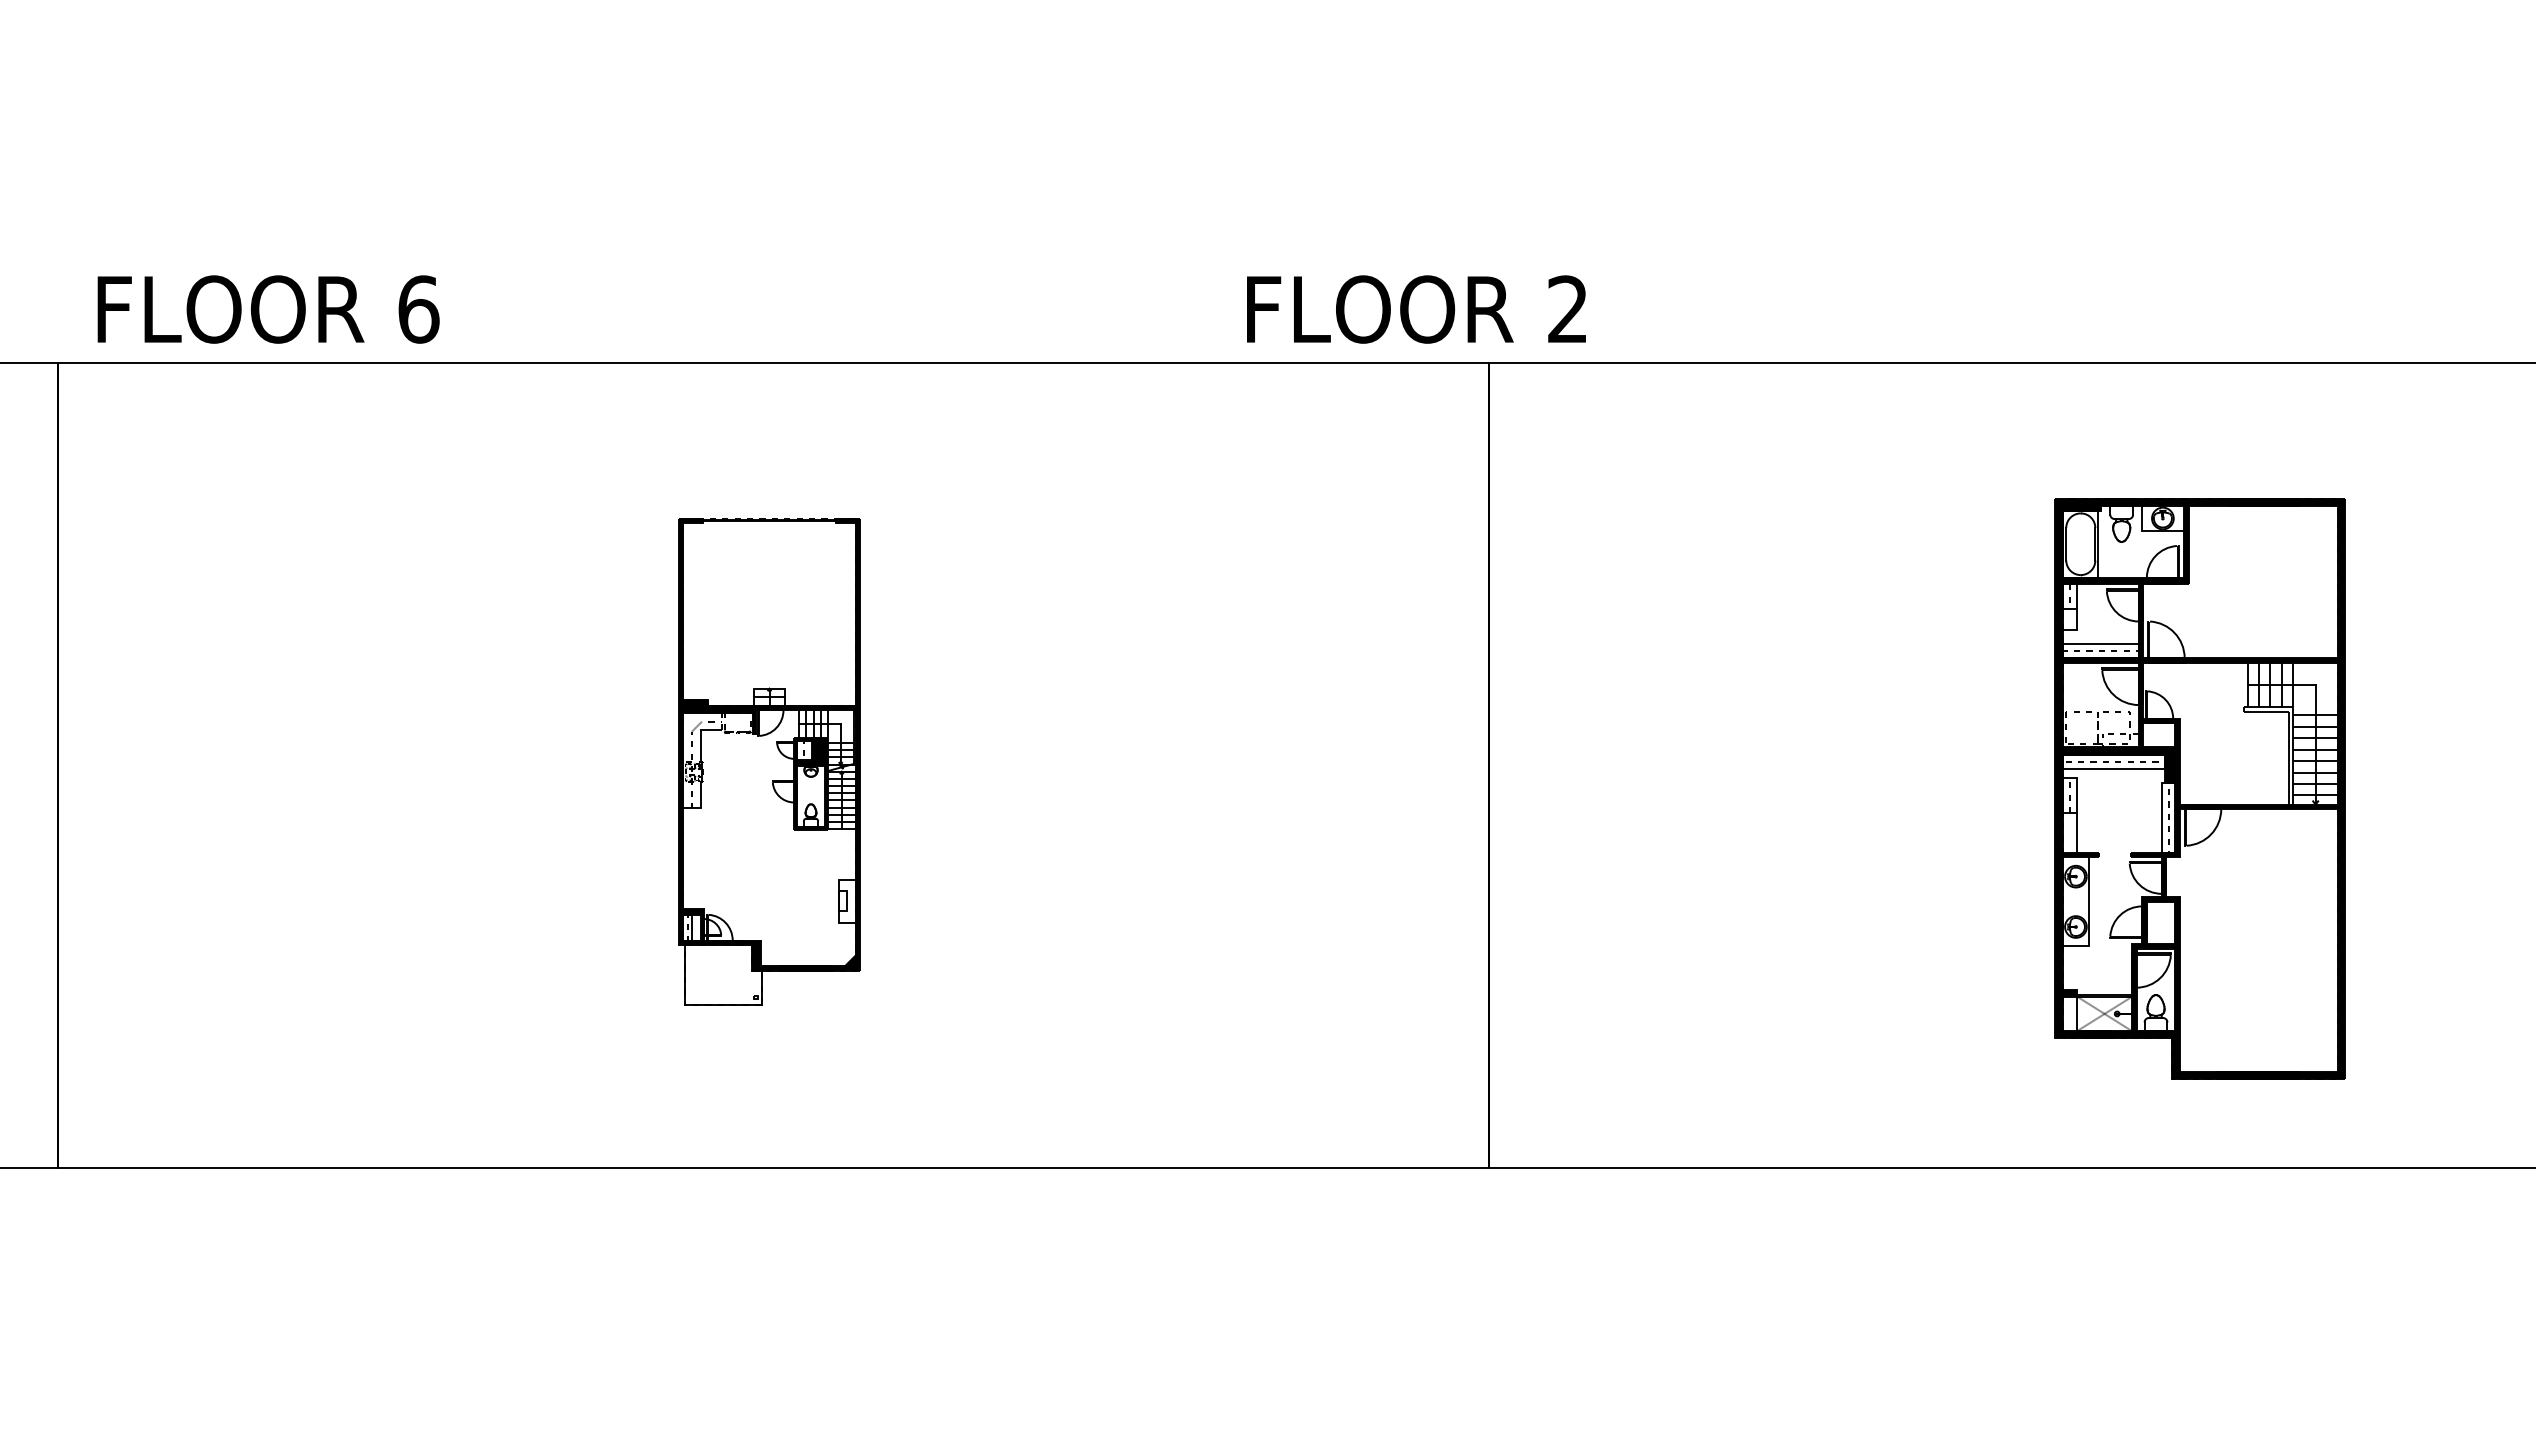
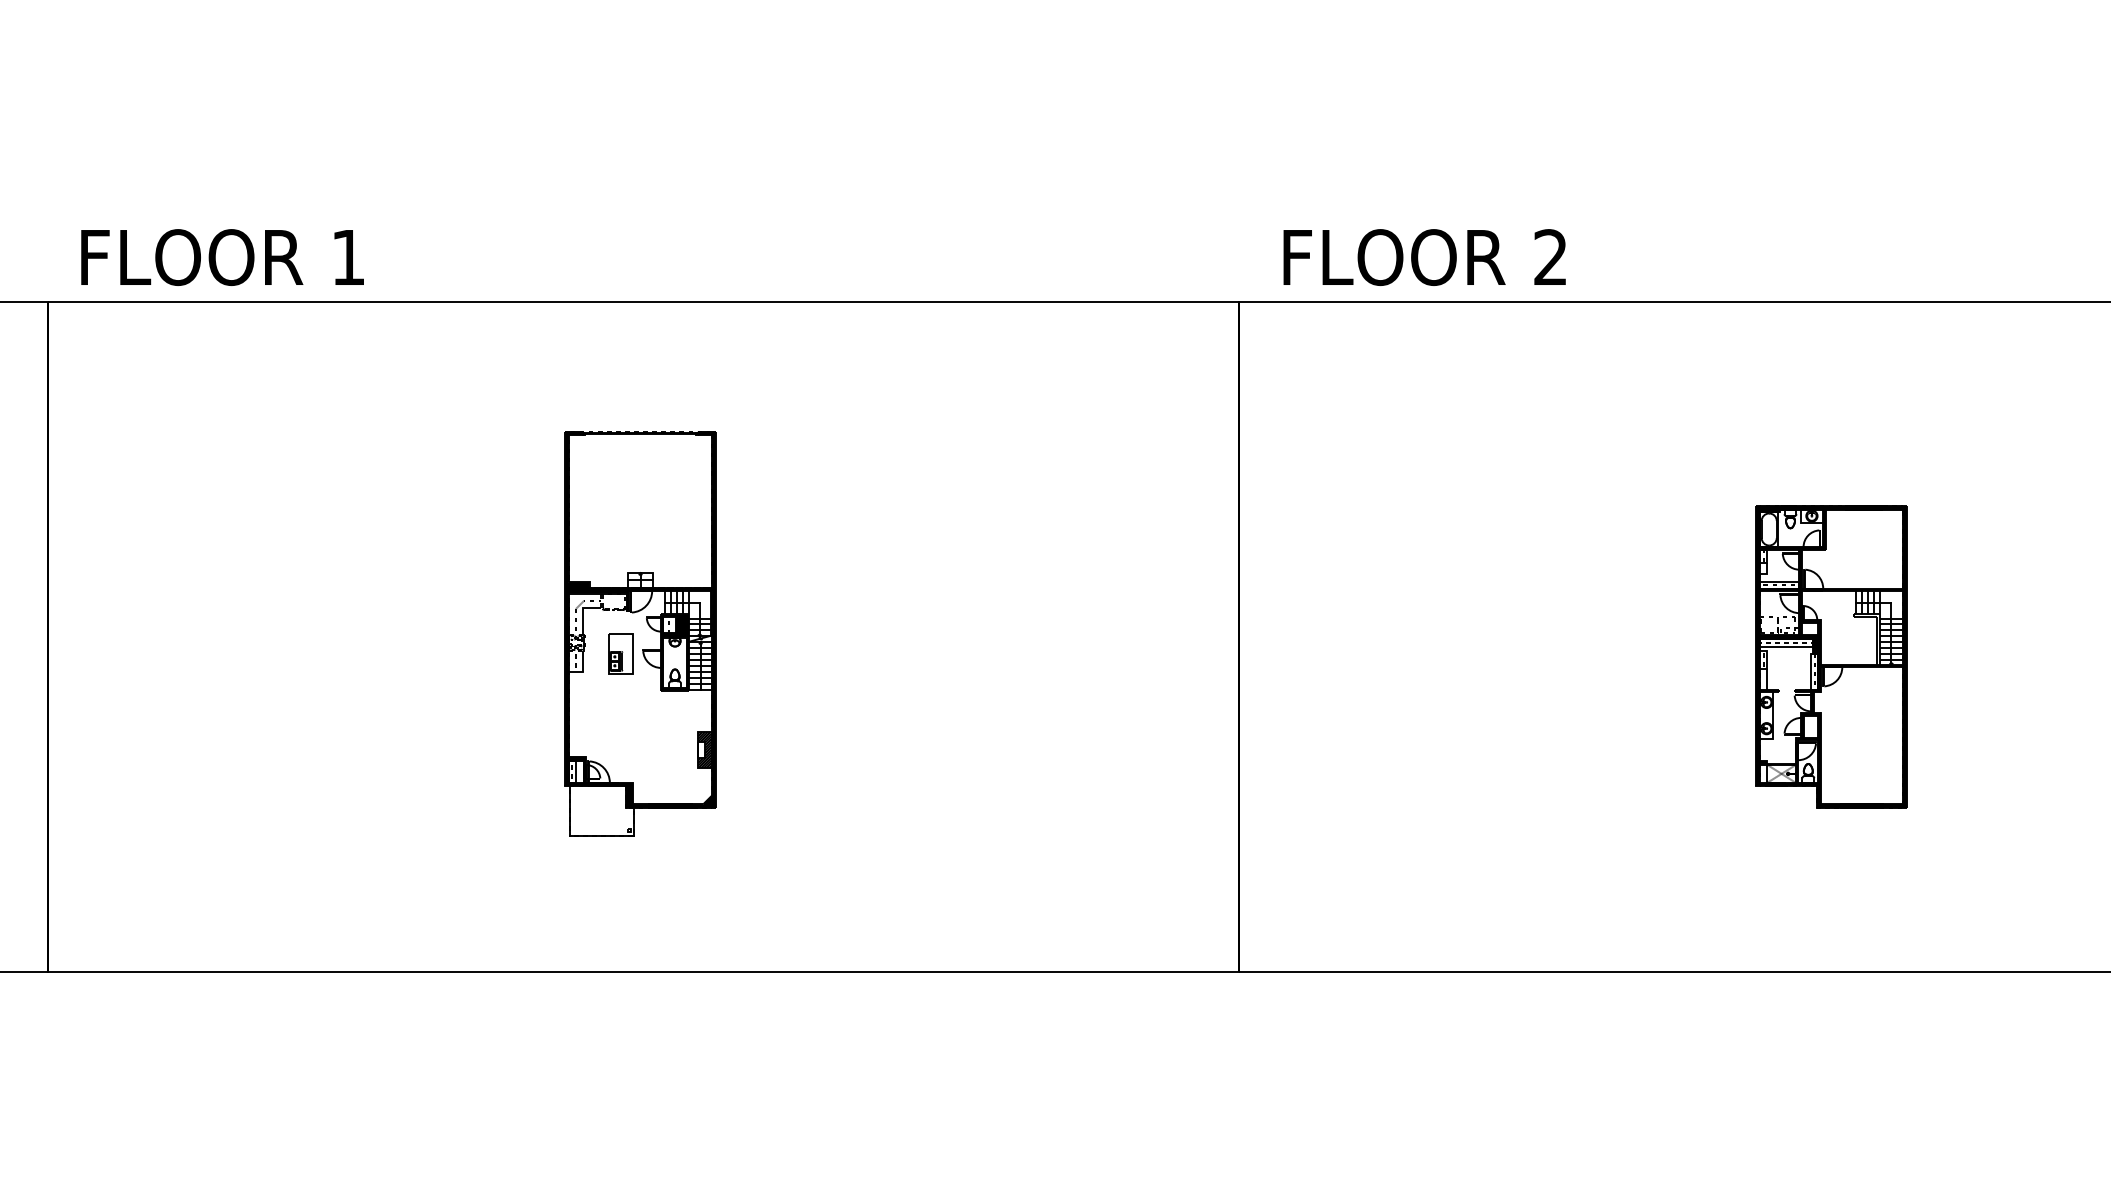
text: (418, 309) -> (348, 257), 6 -> 1
text: (1416, 309) -> (1424, 257), moved
part: (745, 785) -> (620, 653), added
part: (2199, 789) -> (1830, 657), size x0.62
hatch: (846, 900) -> (704, 749), added

